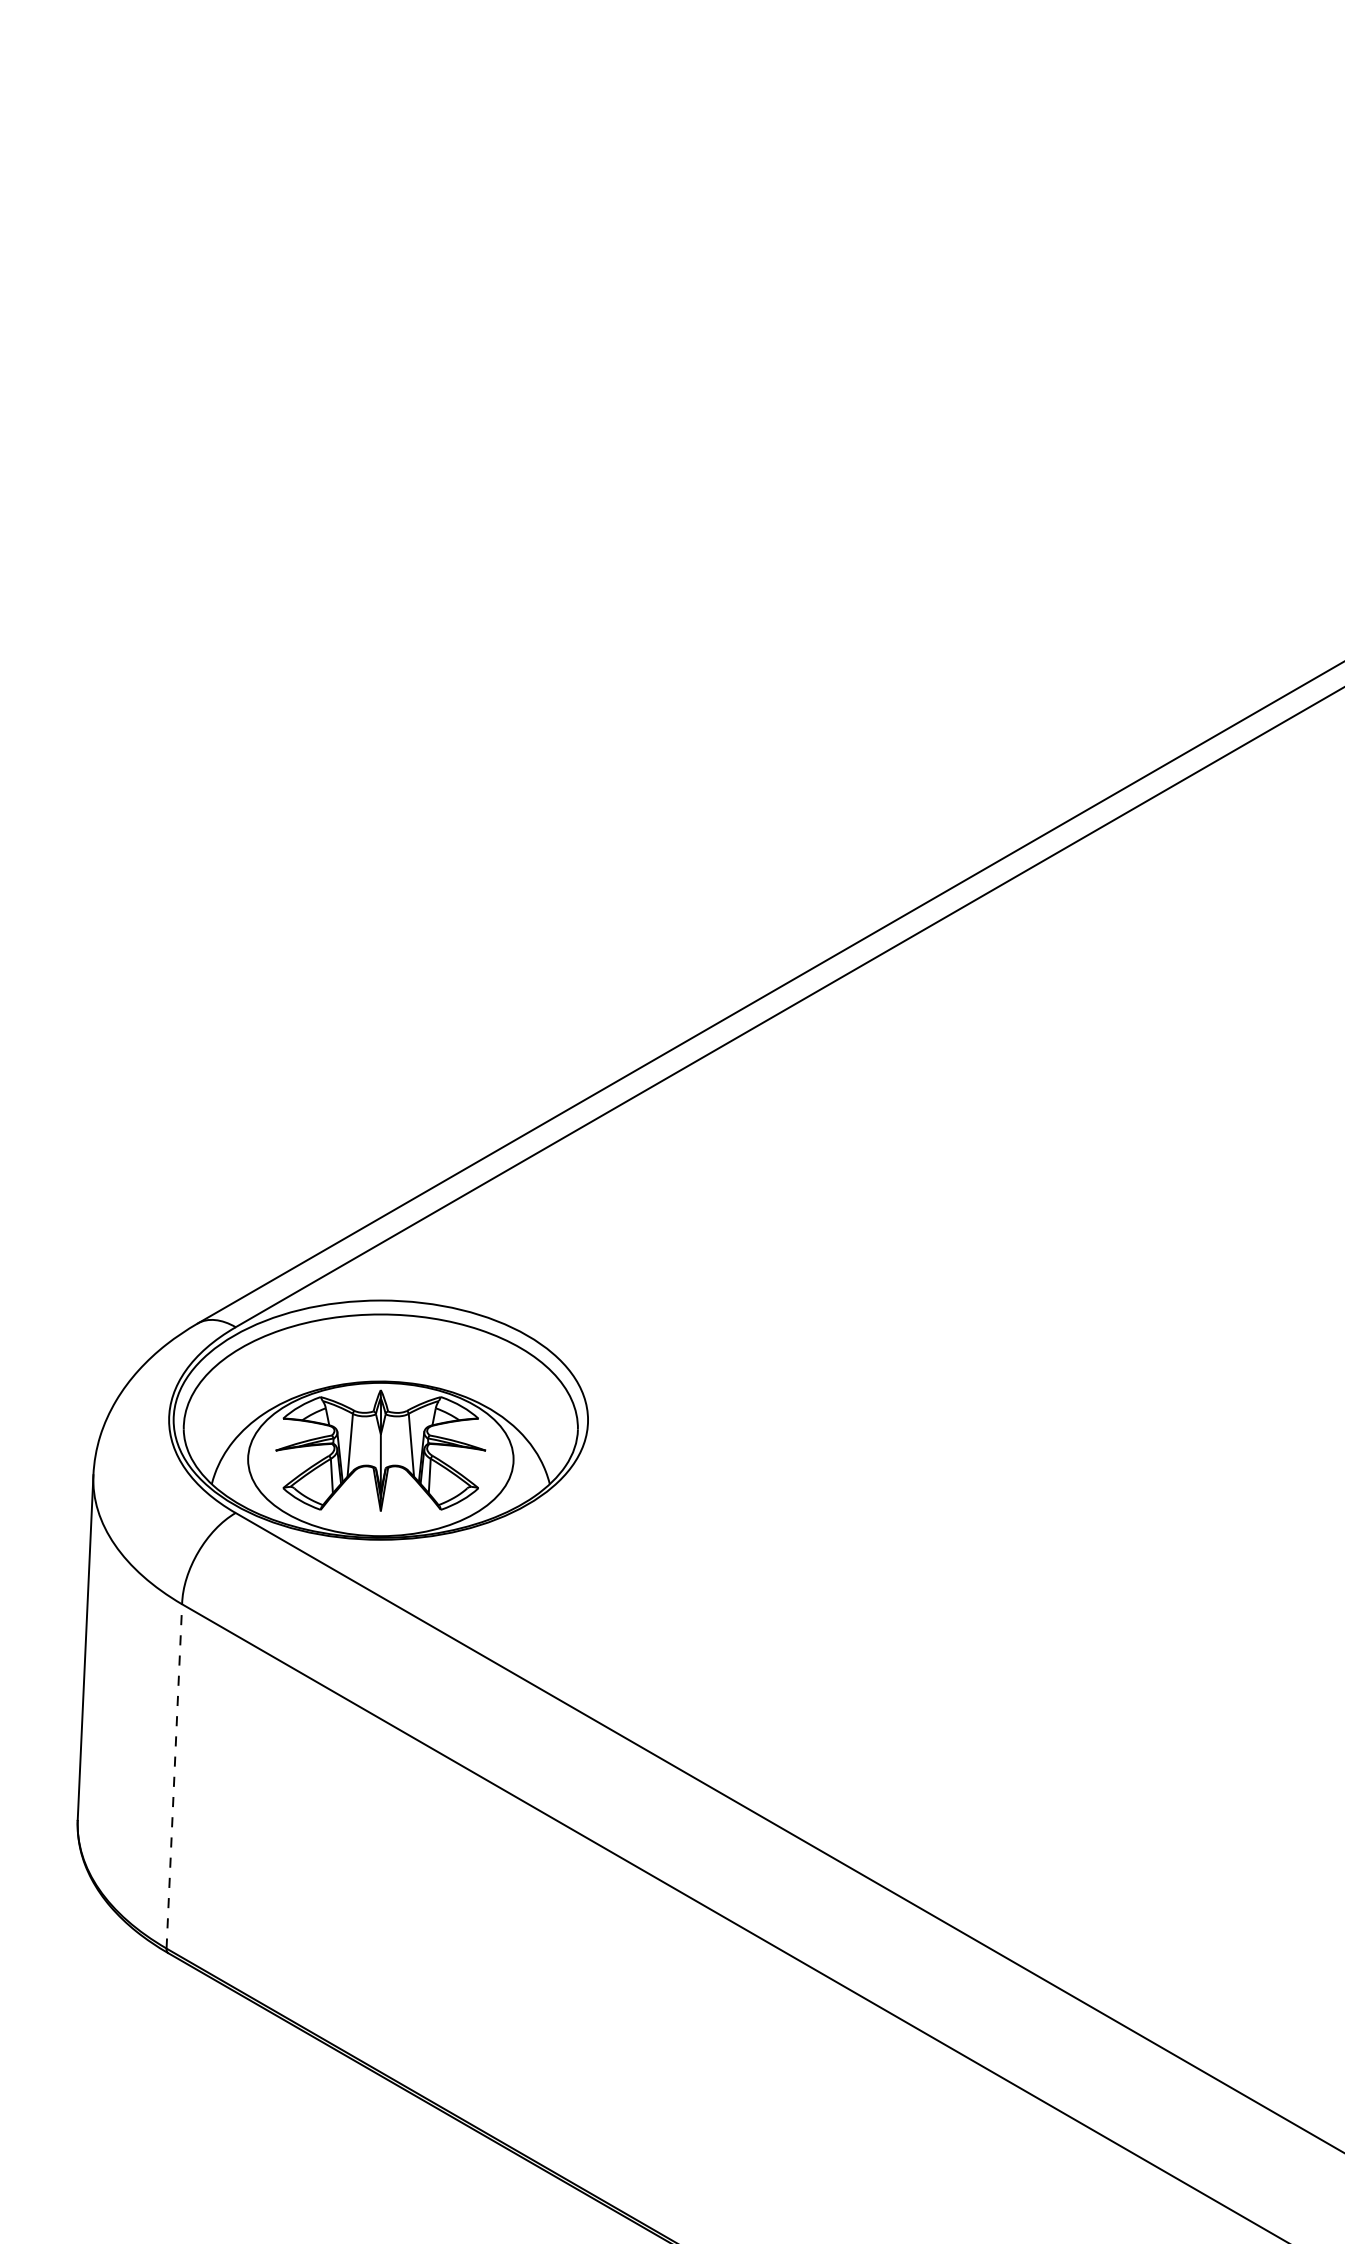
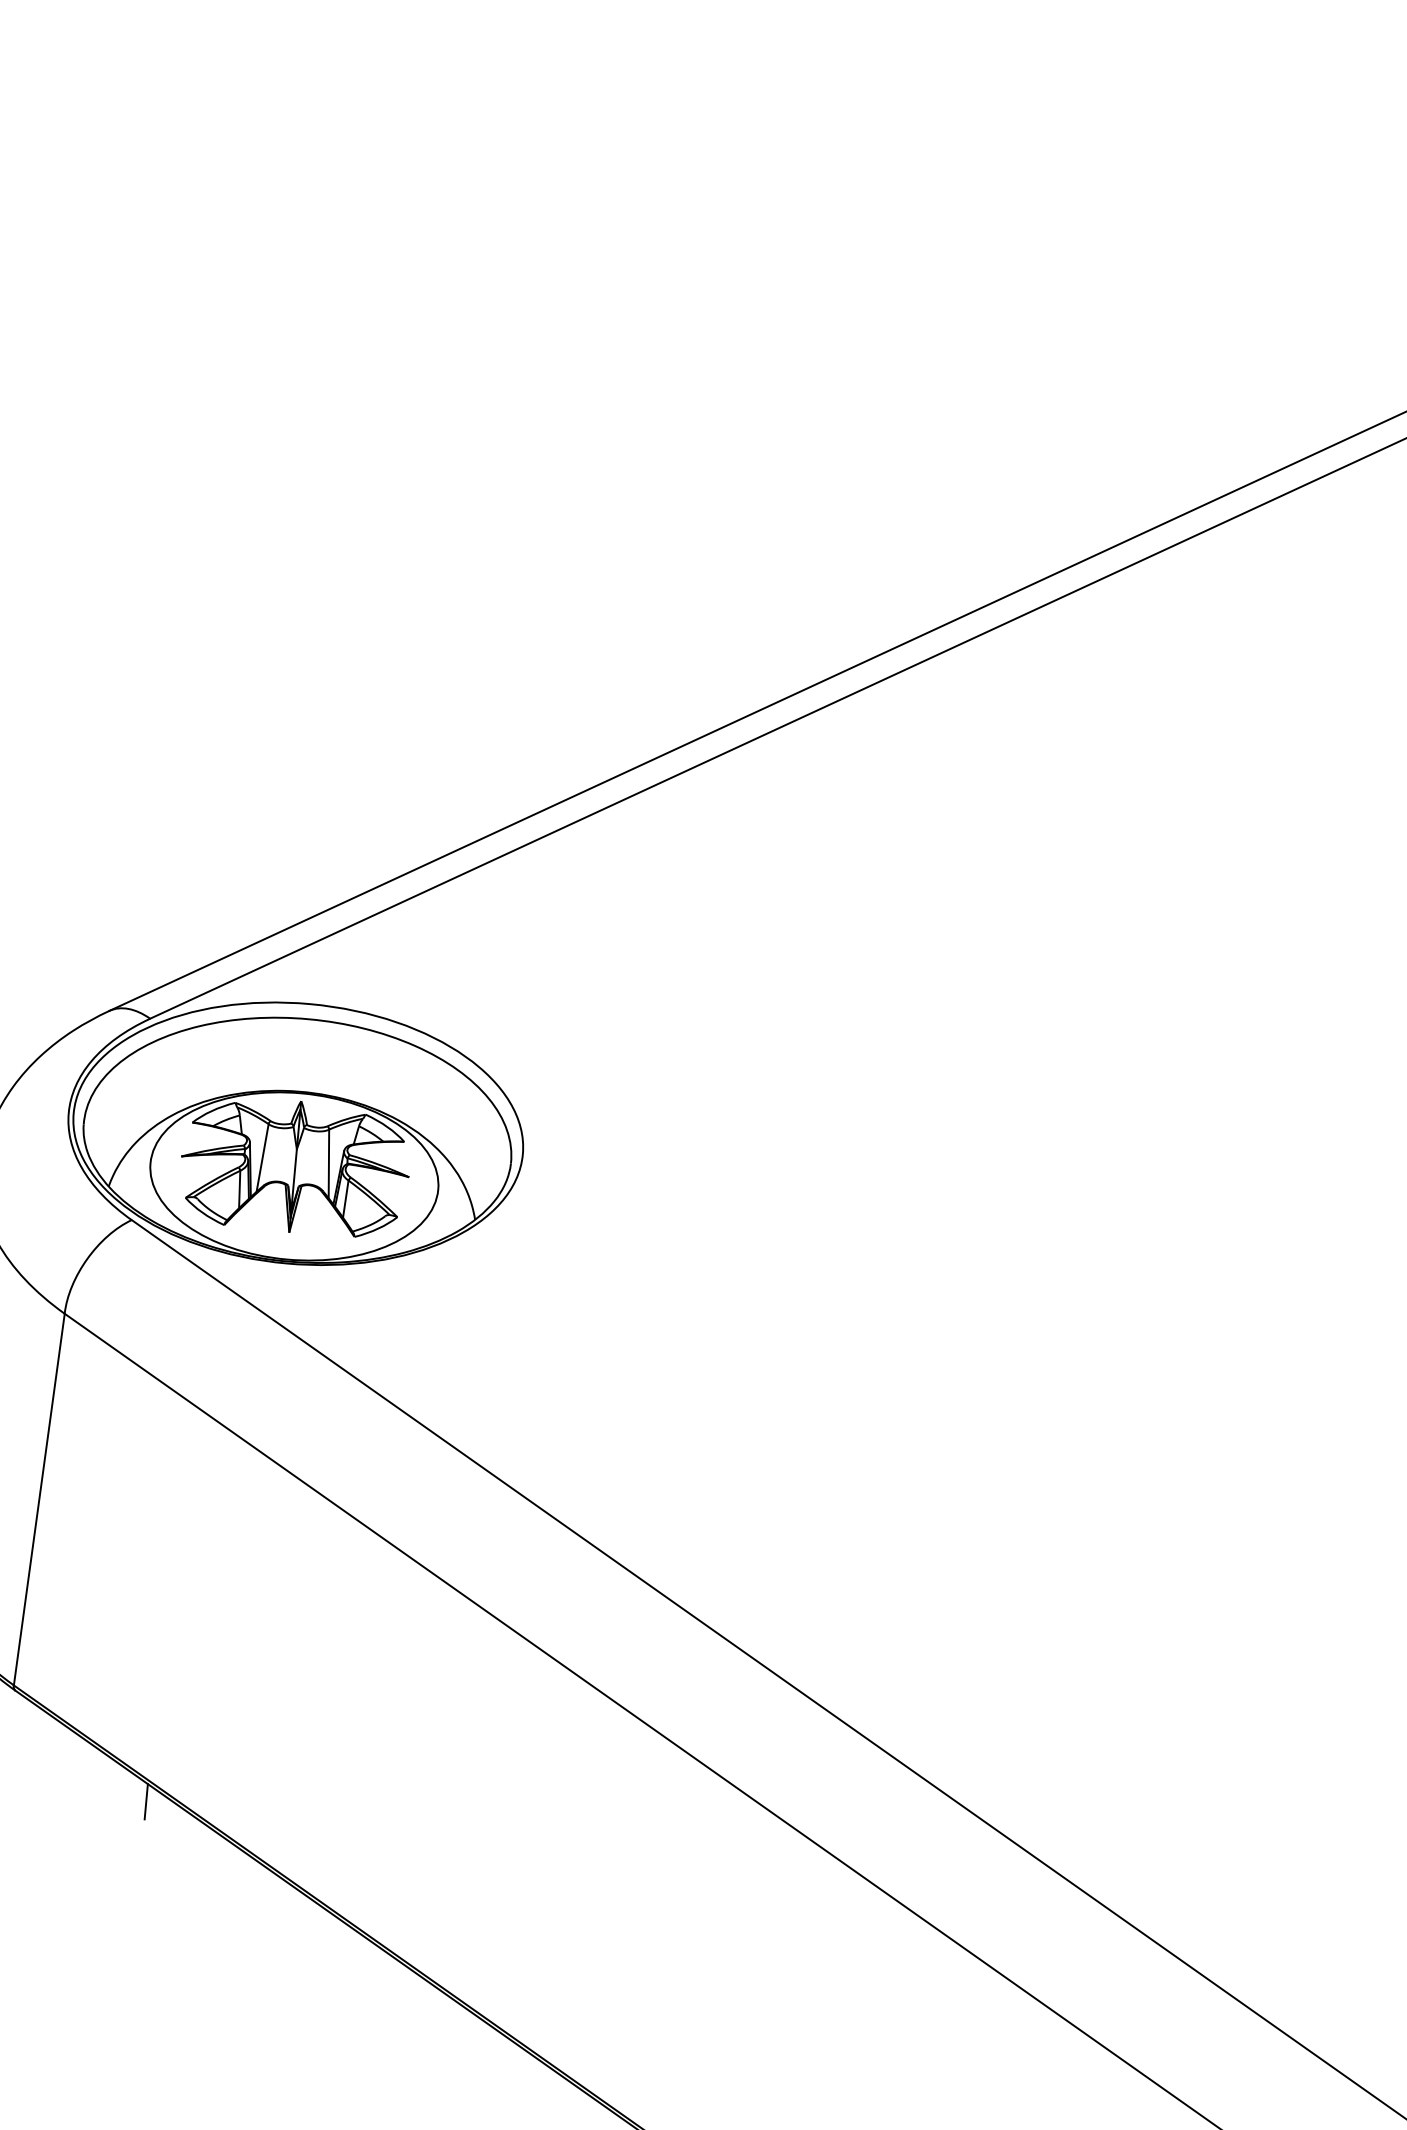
line: (174, 1775) -> (39, 1498), dashed -> solid
line: (297, 2043) -> (146, 1801), added

